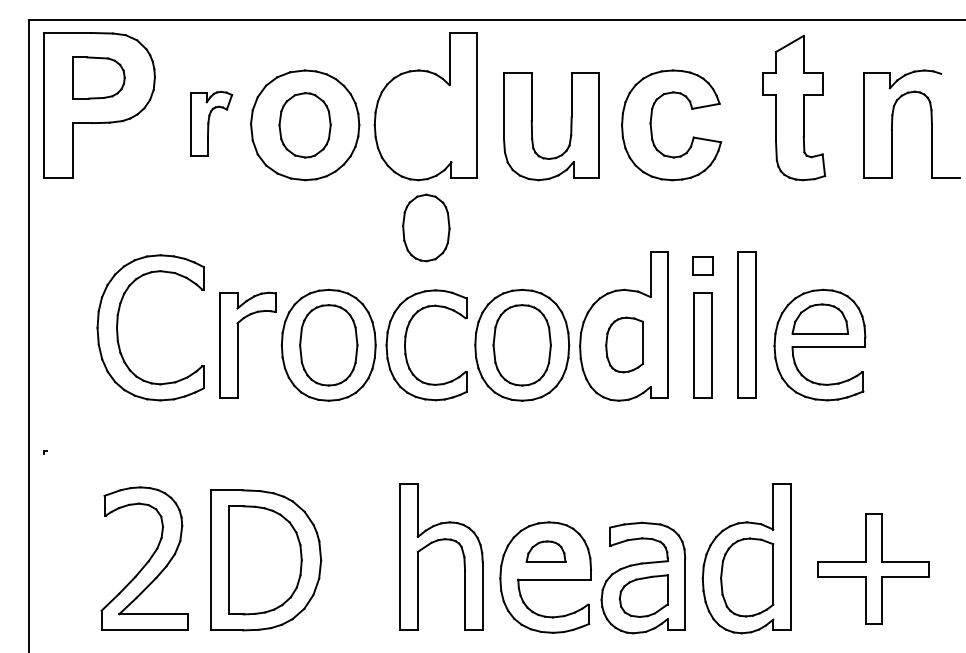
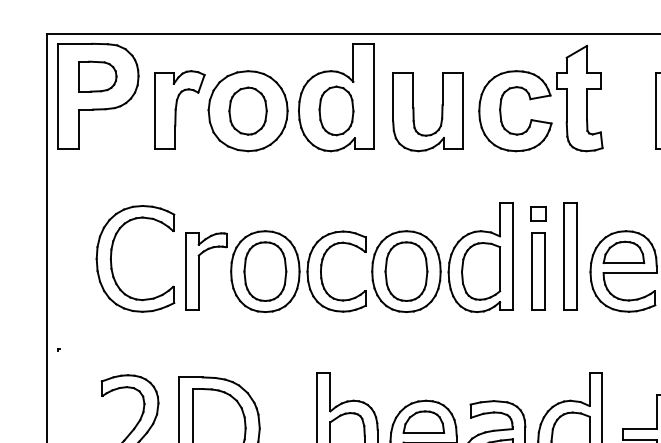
part: (794, 107) -> (580, 98), moved
part: (211, 123) -> (179, 109), size x1.67
part: (426, 227) -> (336, 110), moved
part: (624, 344) -> (481, 271), size x1.43
part: (545, 551) -> (423, 422), size x1.43

